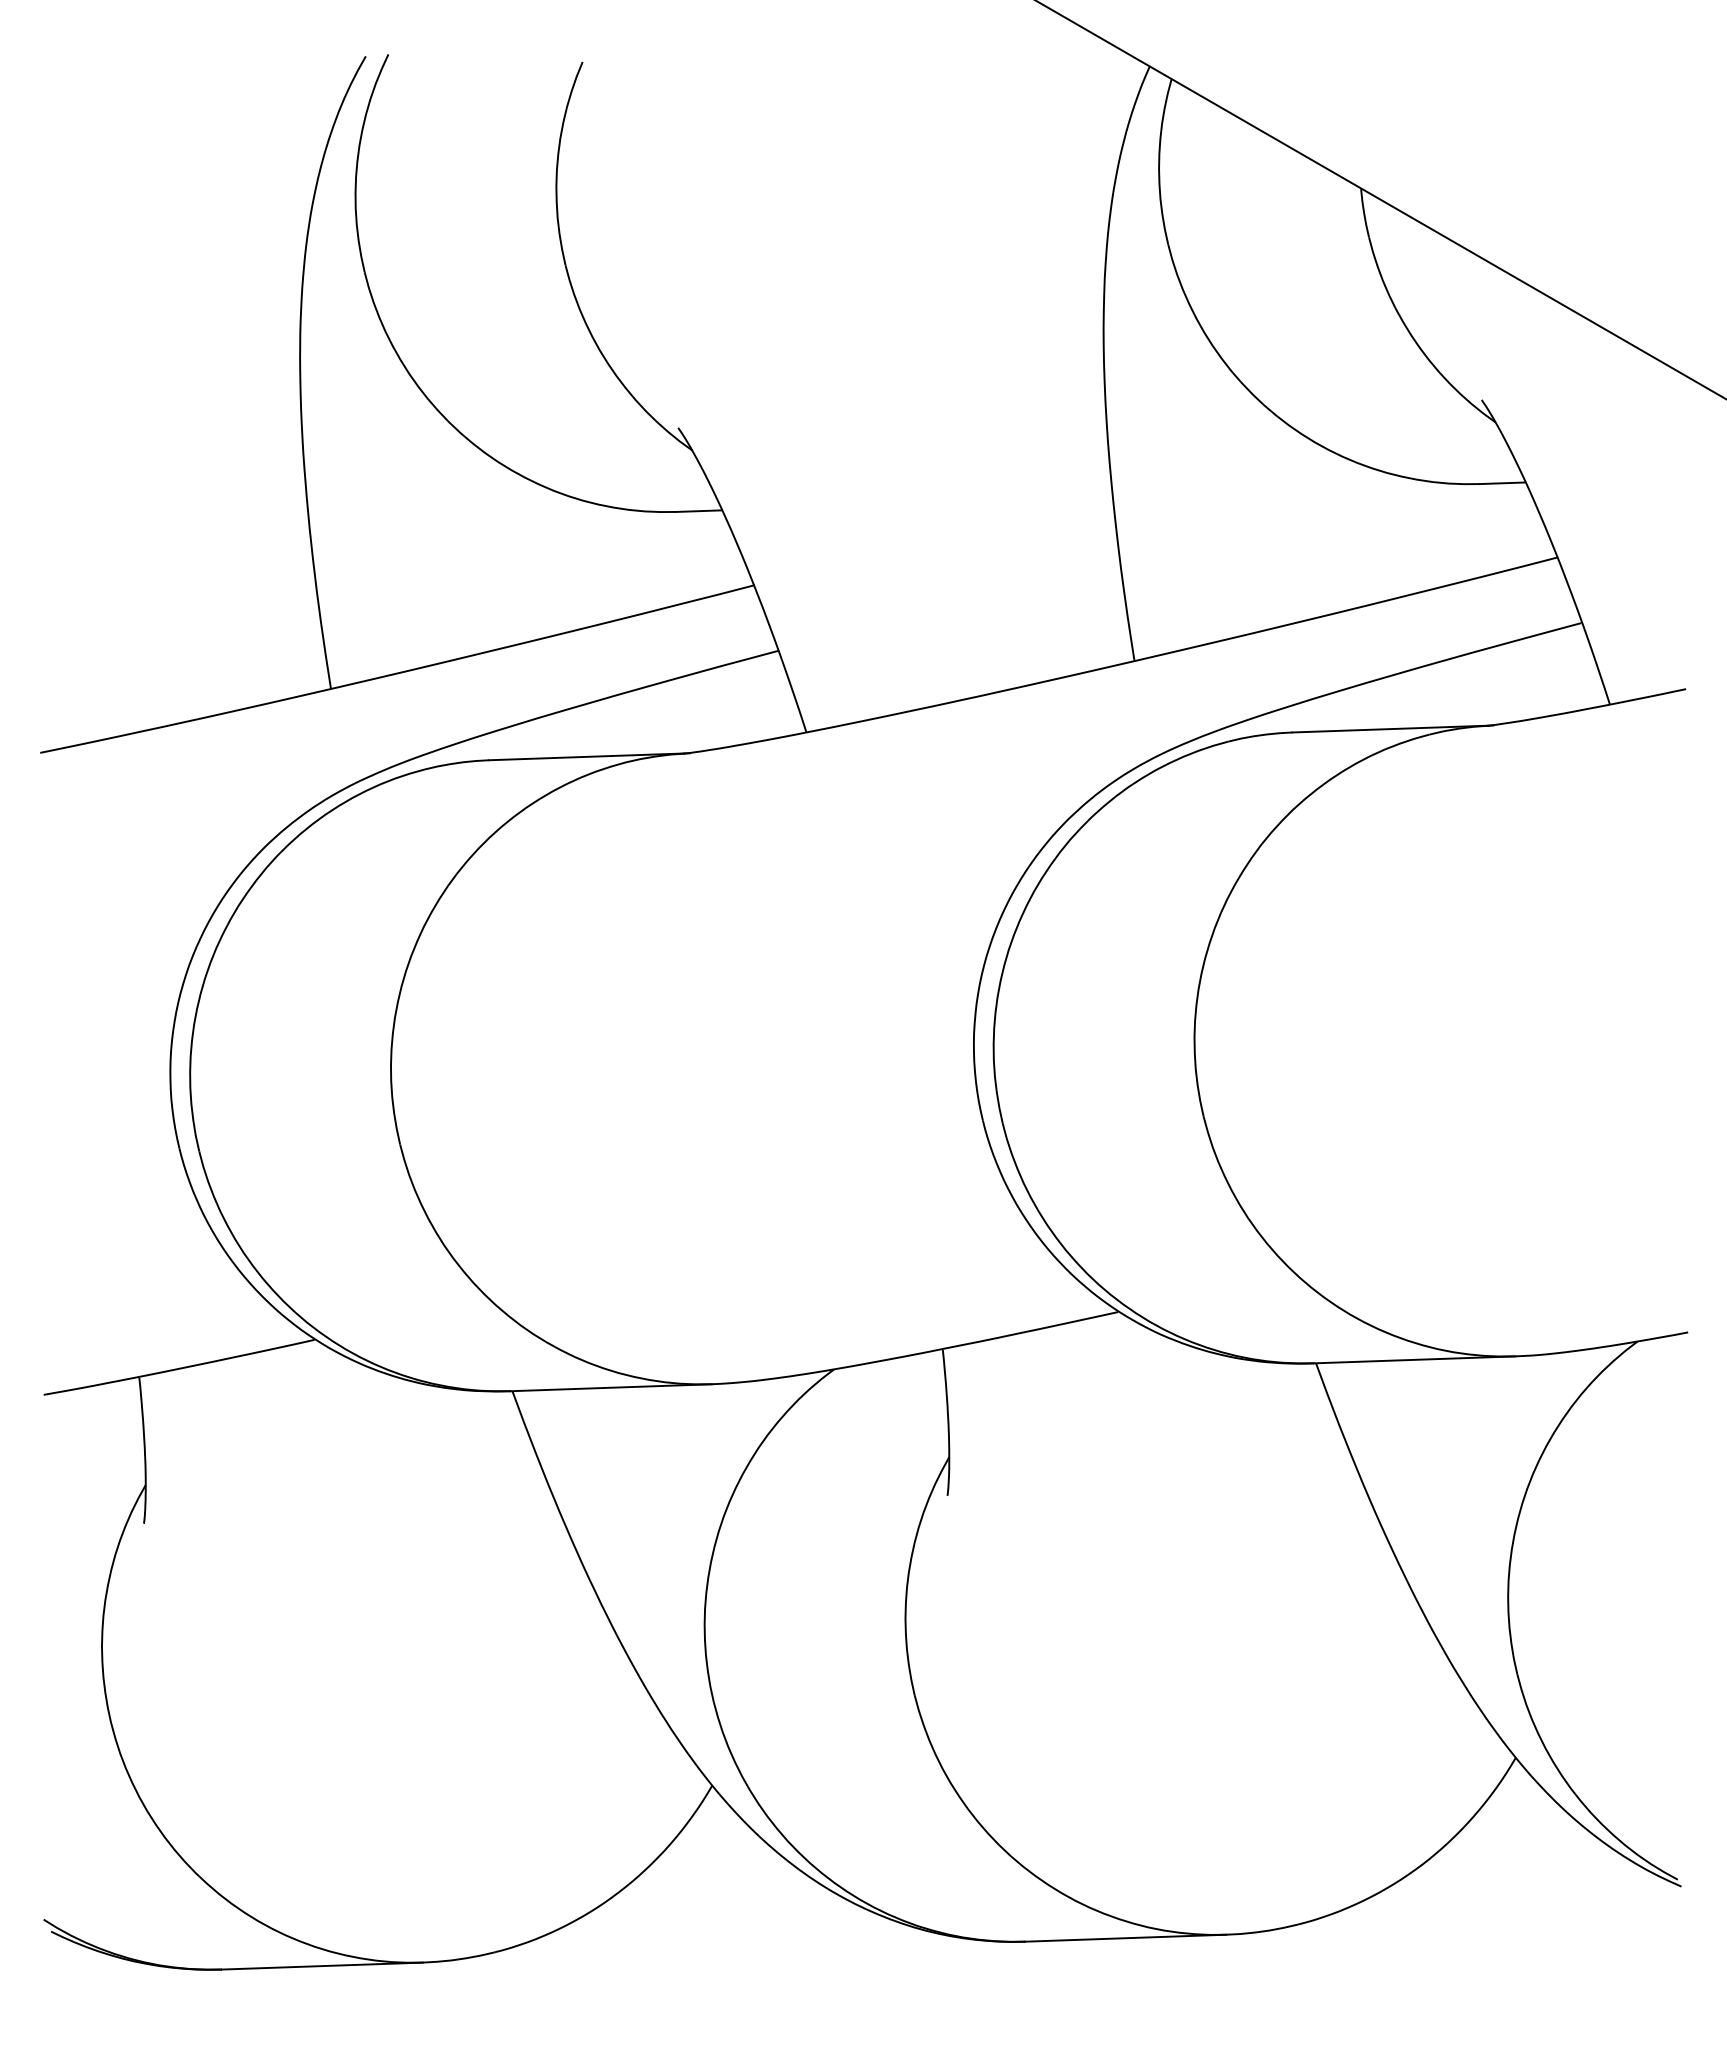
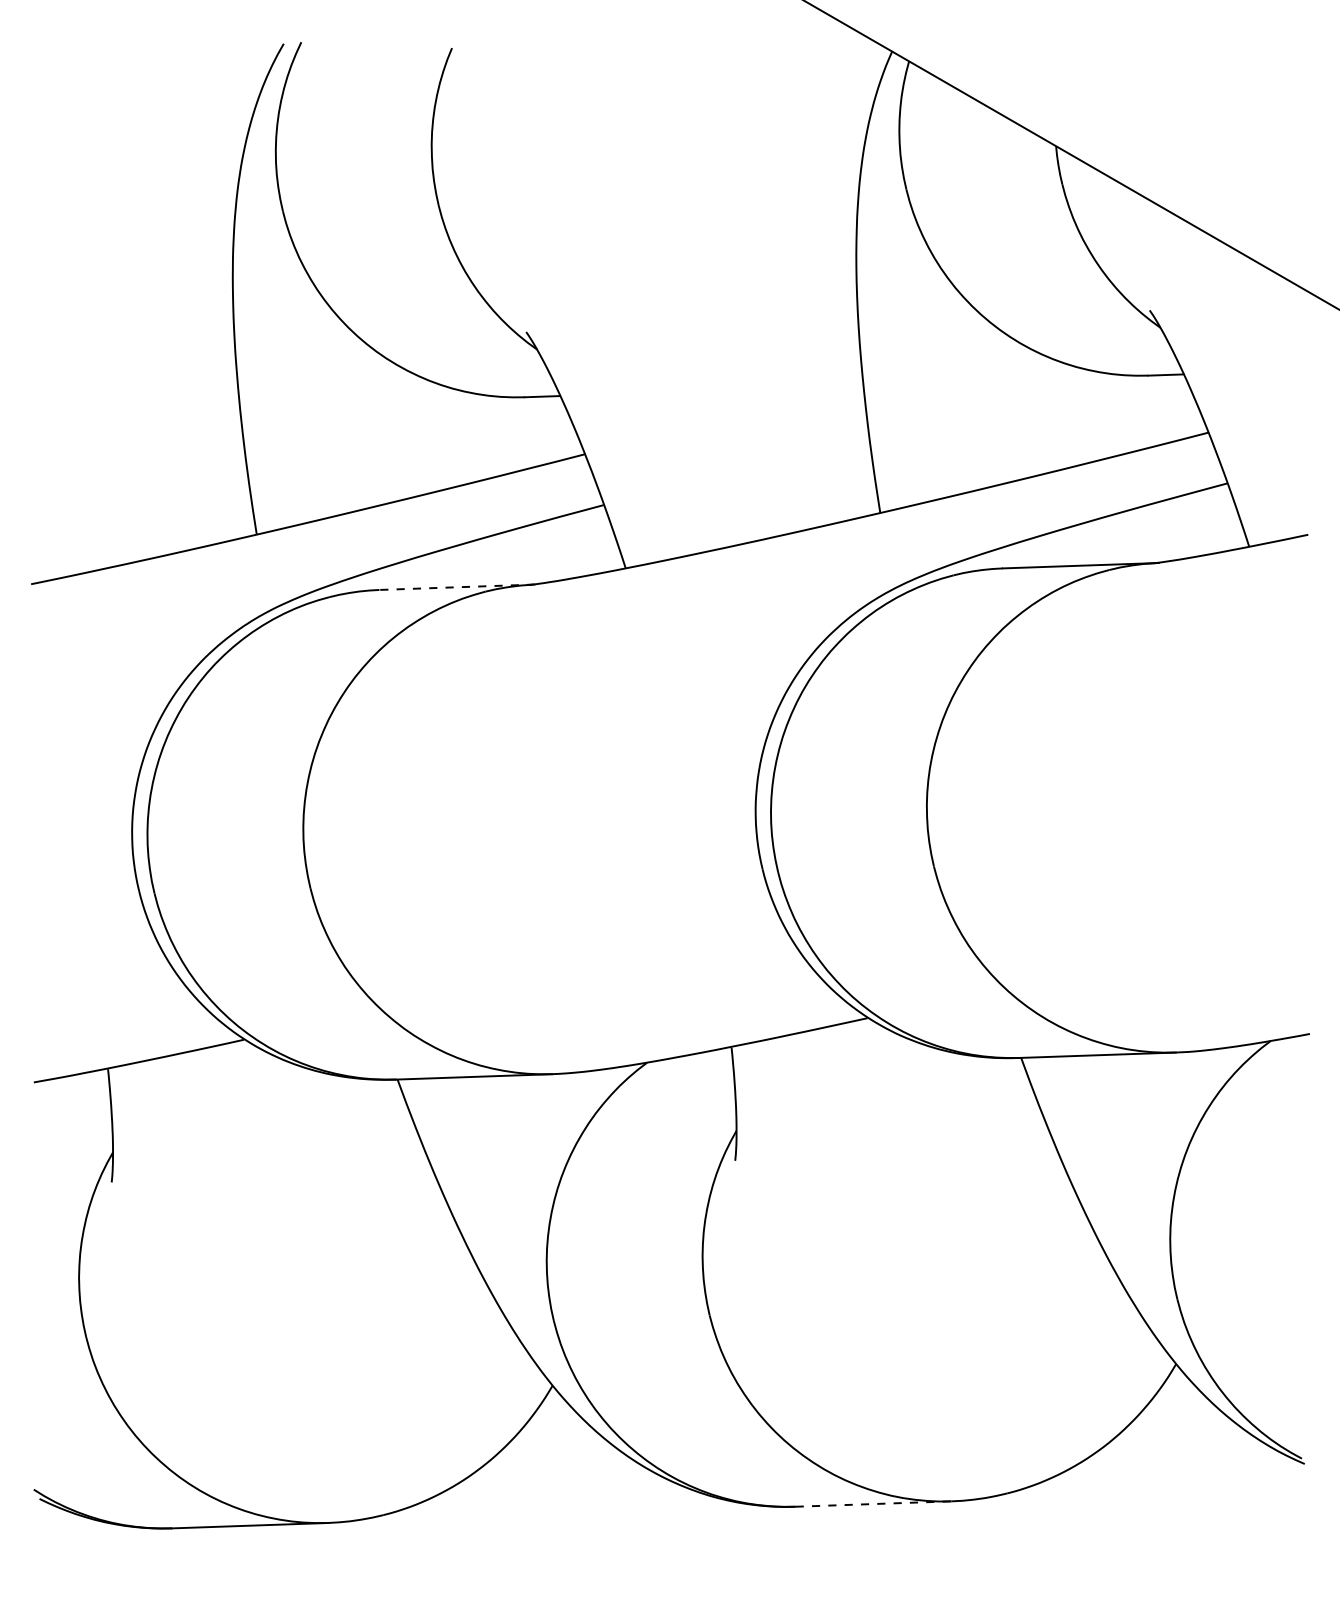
line: (588, 756) -> (456, 587), solid -> dashed
line: (1126, 1938) -> (874, 1504), solid -> dashed

